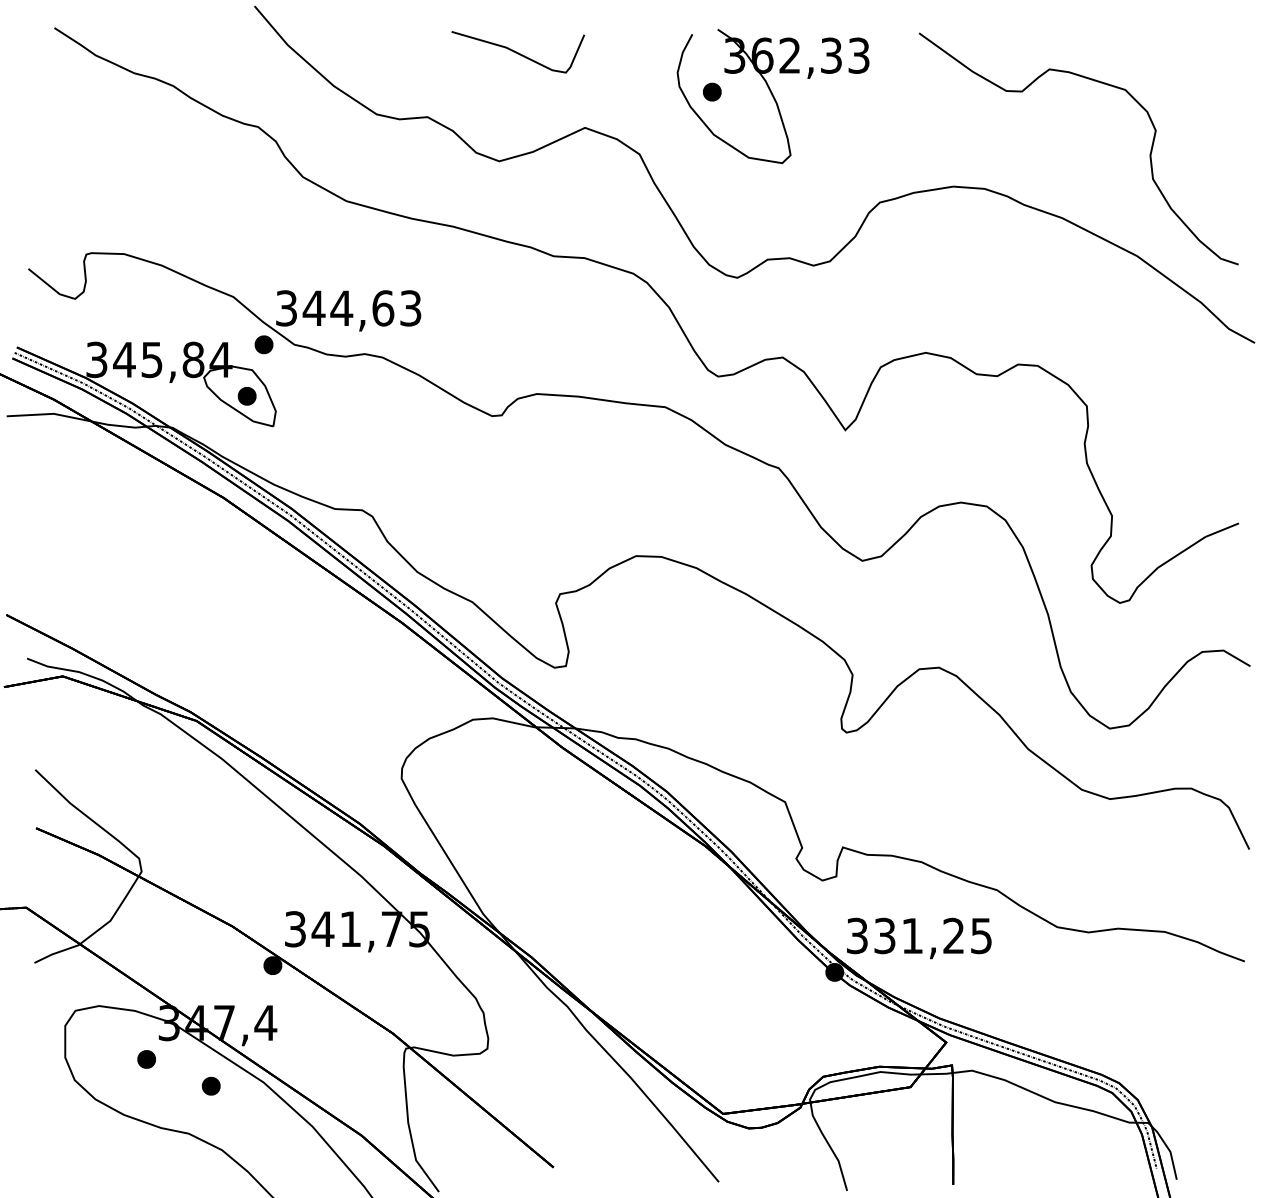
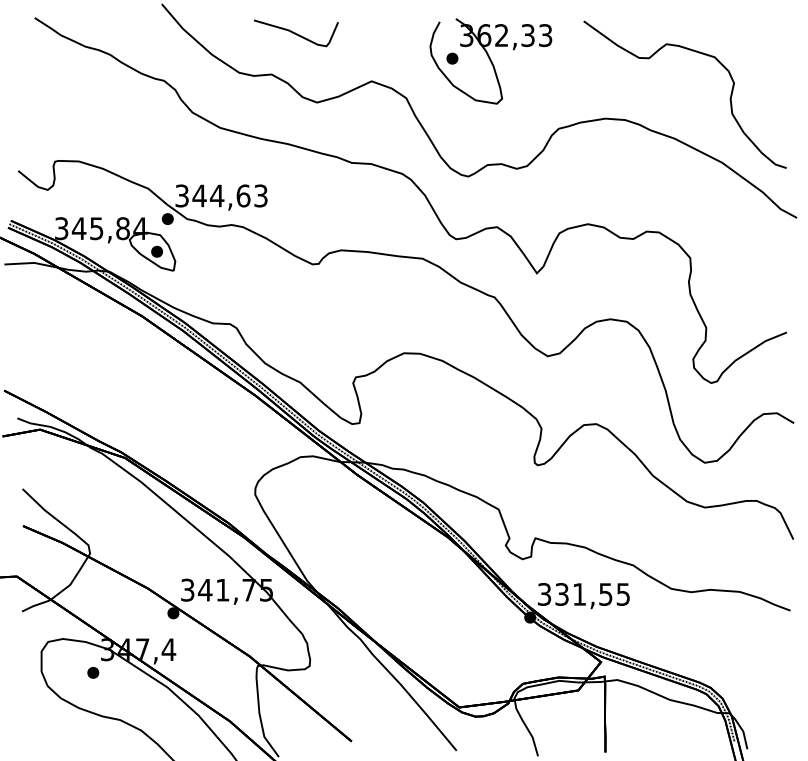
curve: (518, 52) -> (296, 33), moved
text: (953, 936) -> (605, 594), 331,25 -> 331,55
part: (211, 1085) -> (134, 689), removed

